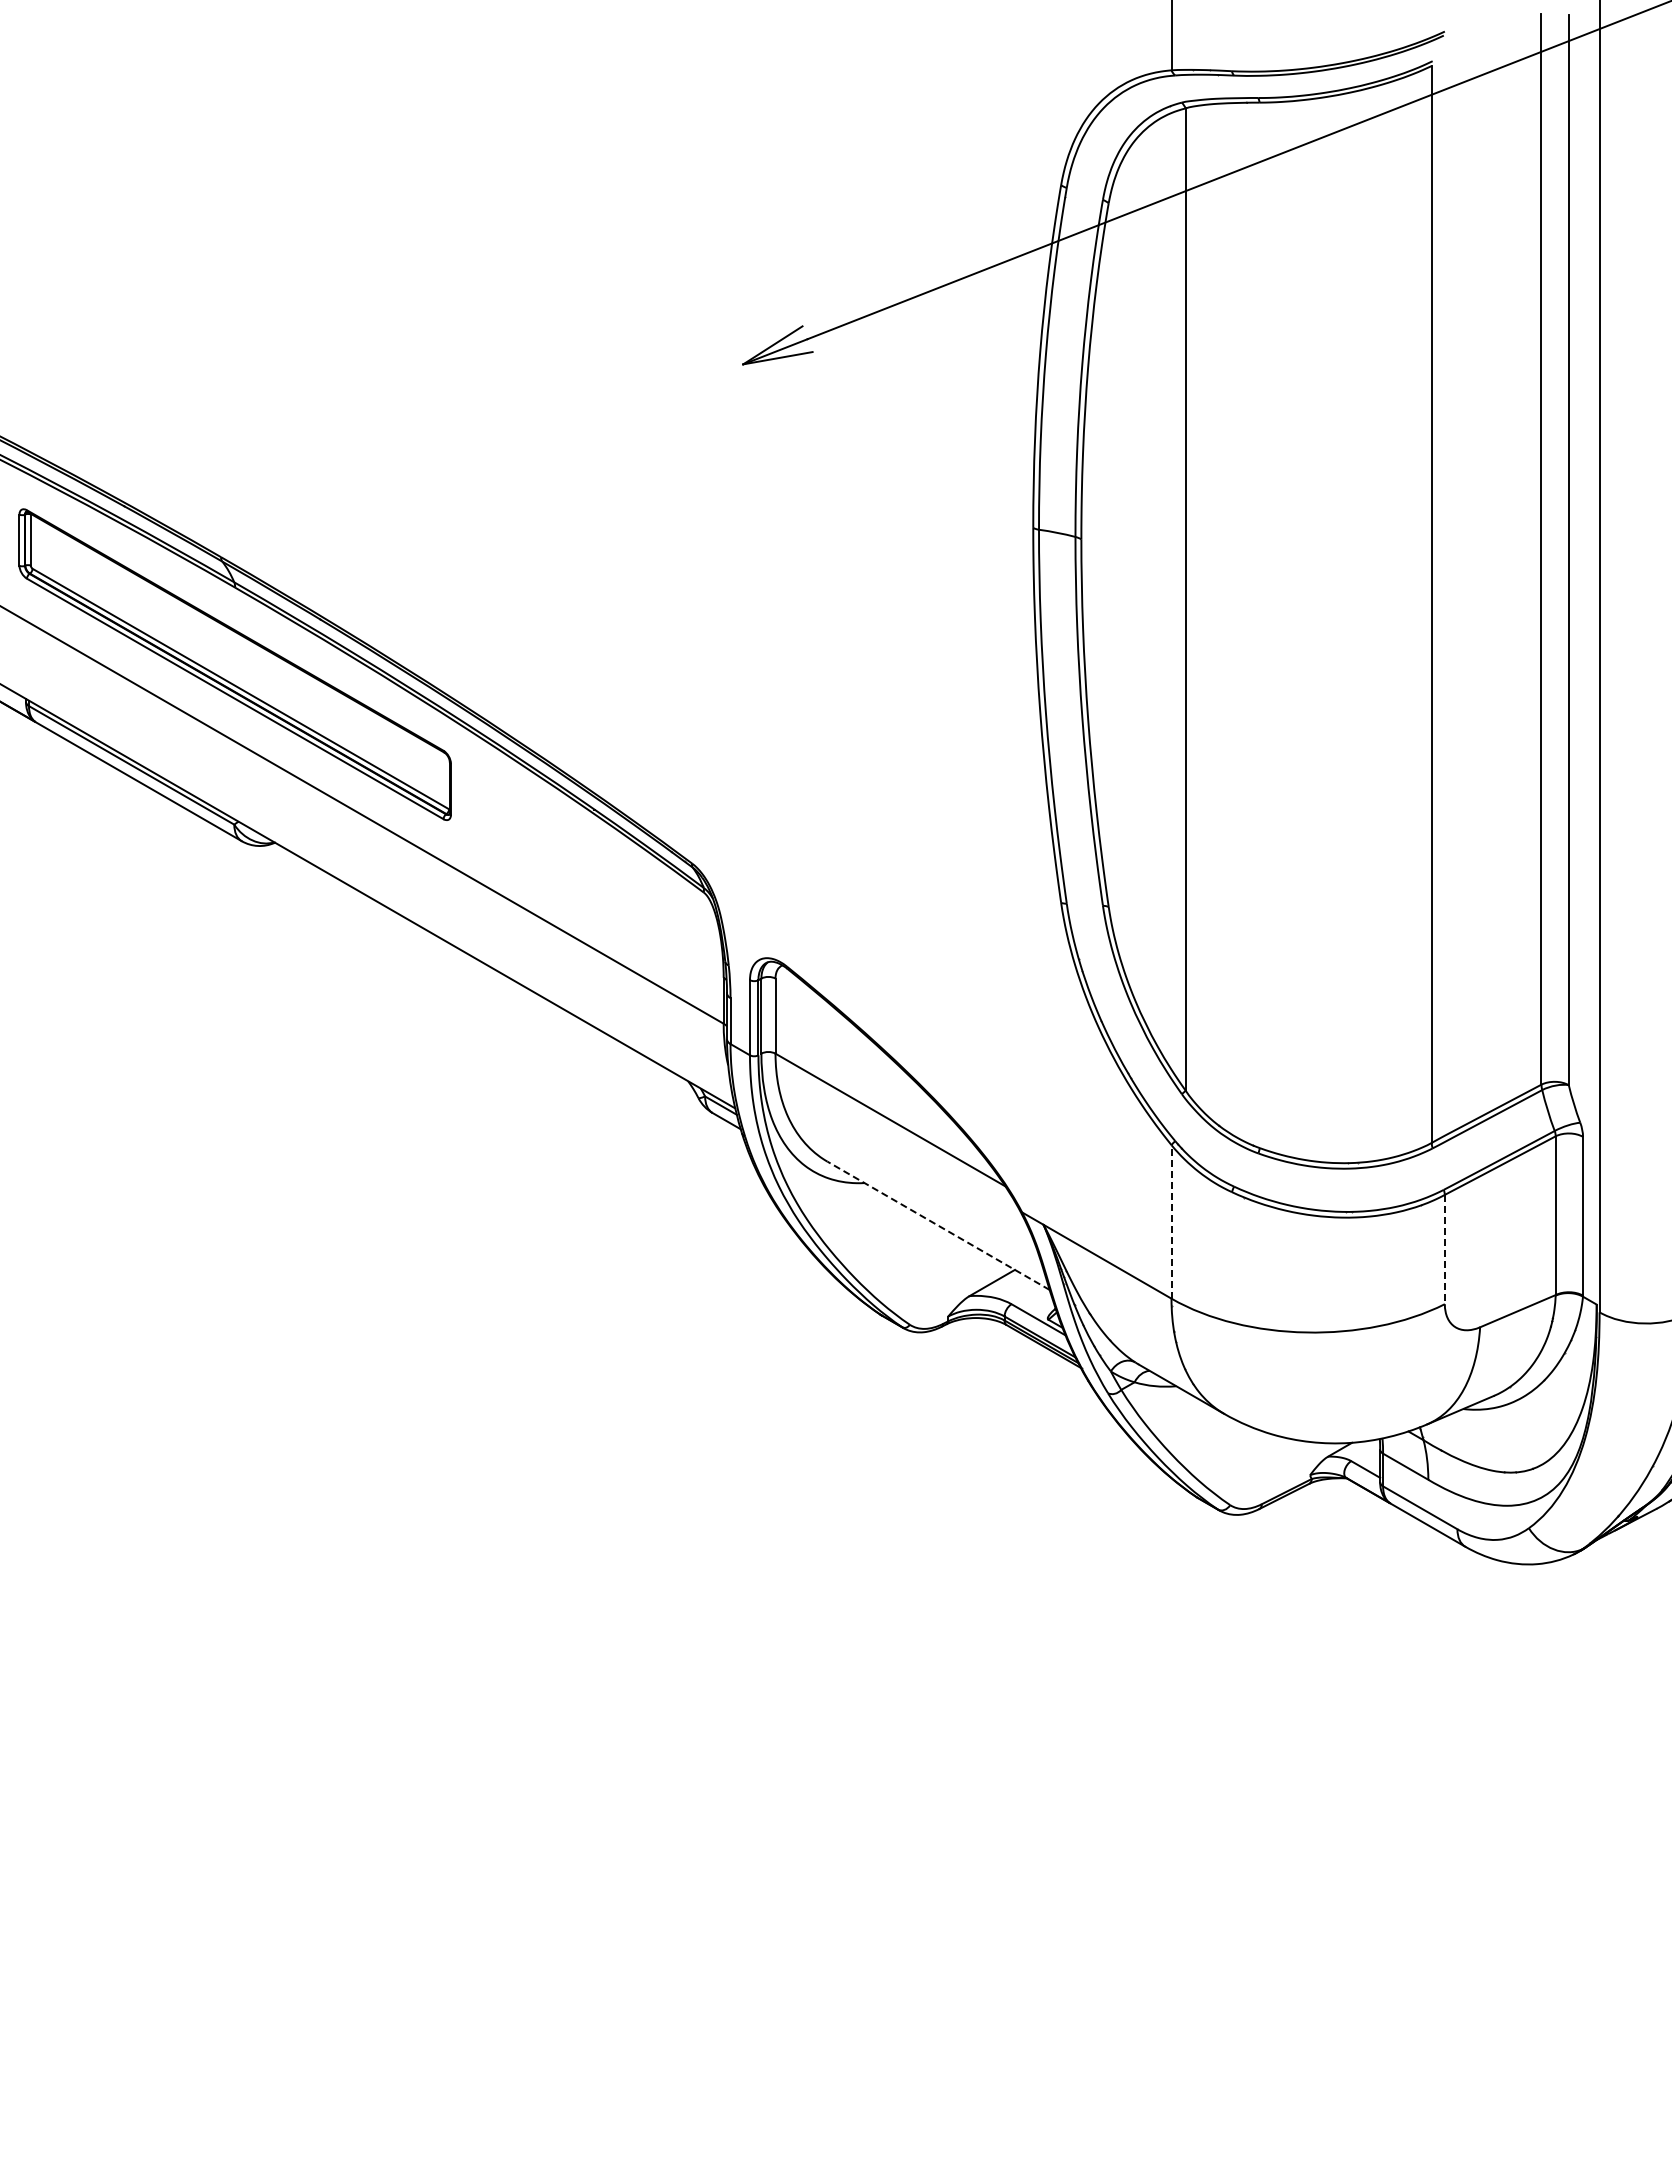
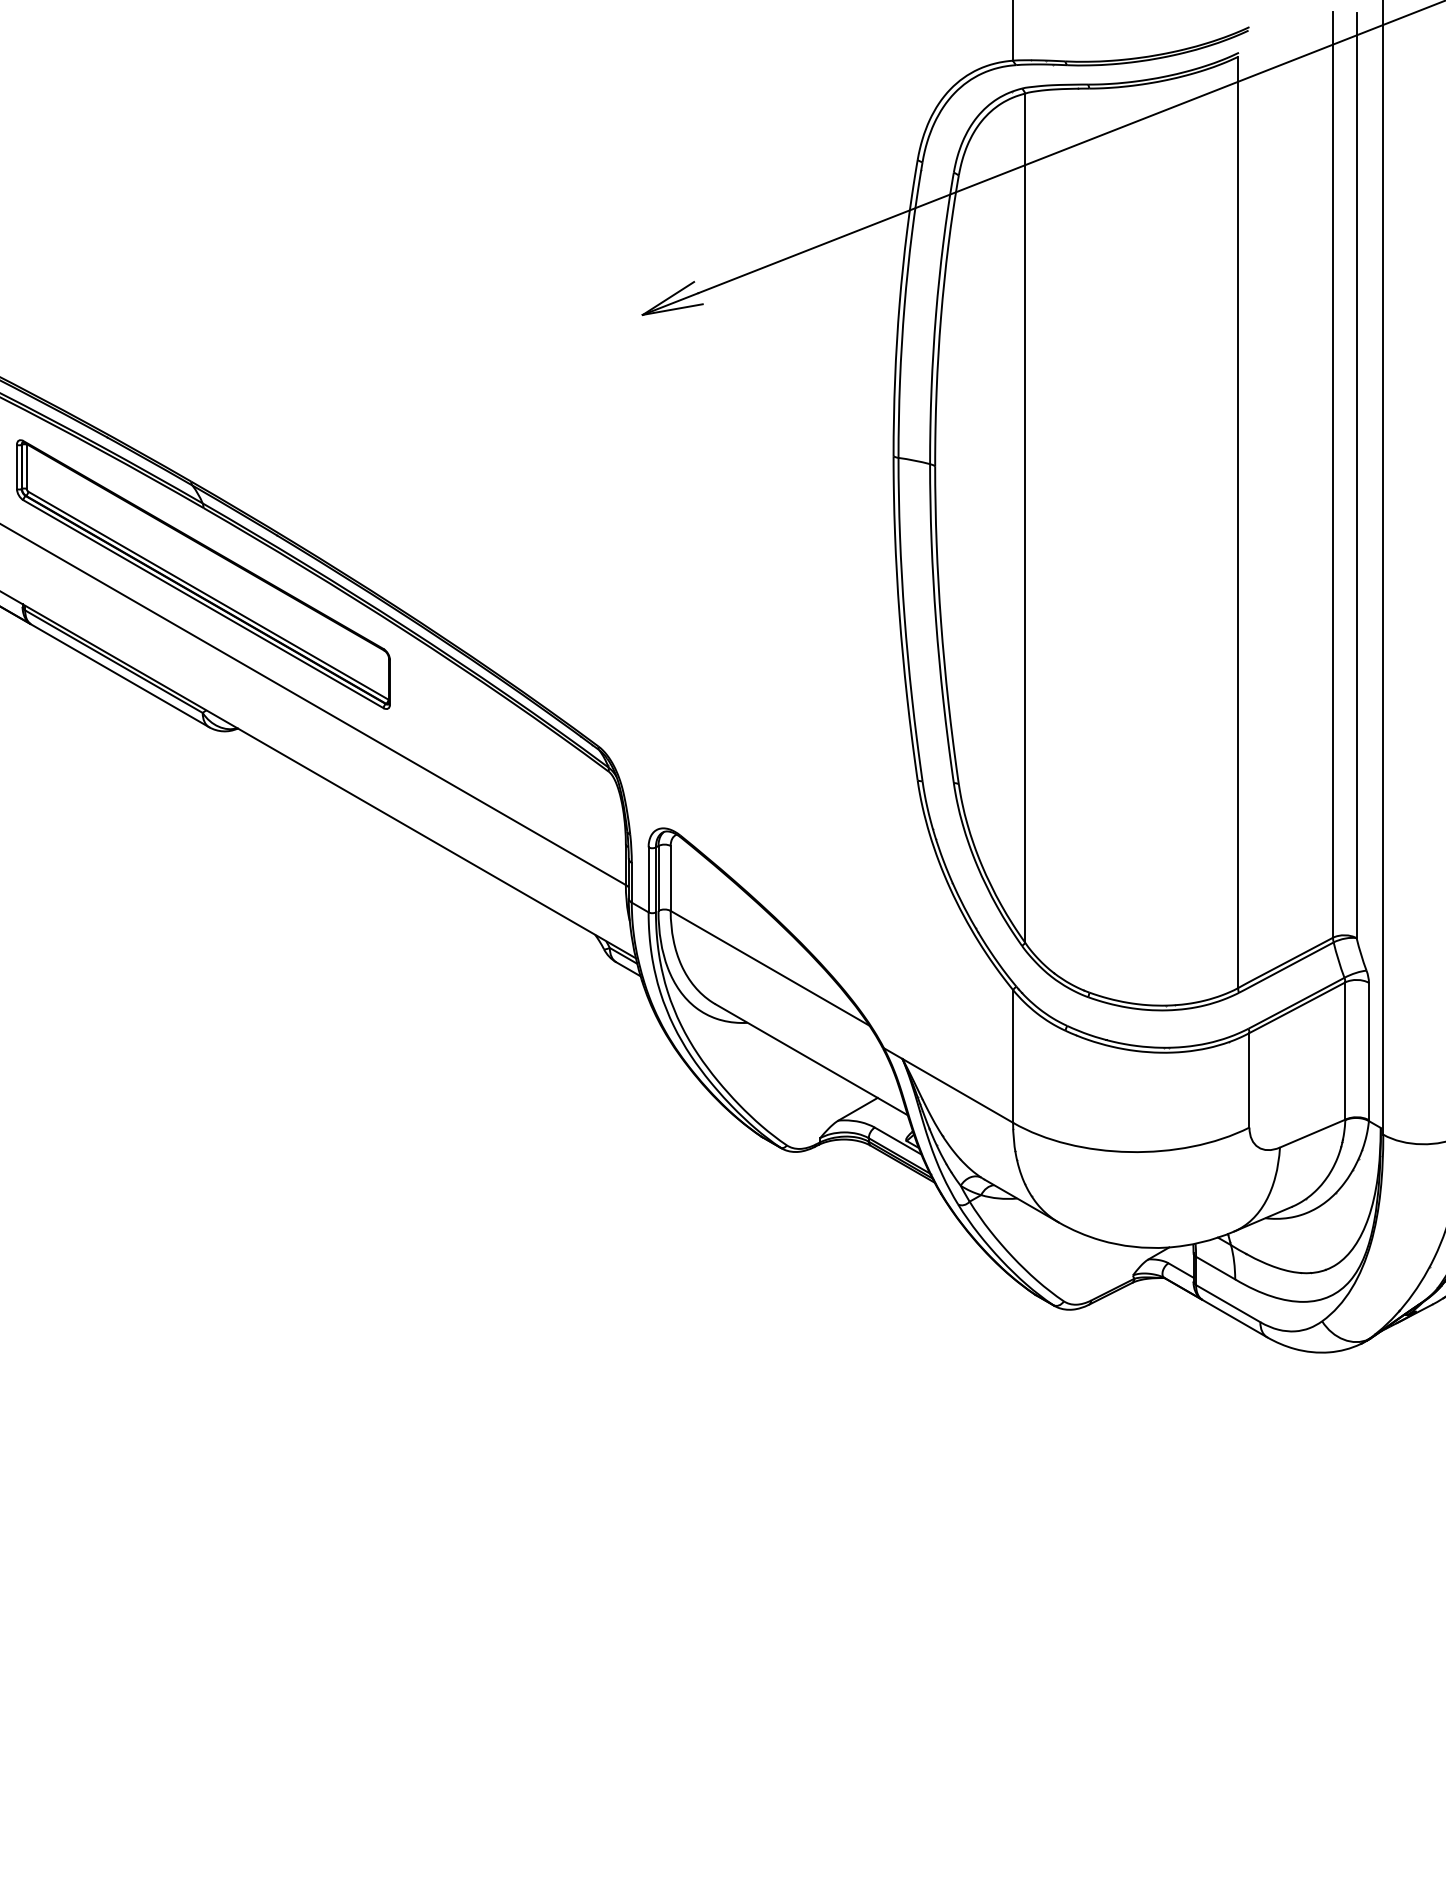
line: (1171, 1221) -> (1013, 1056), dashed -> solid
line: (938, 1225) -> (811, 1059), dashed -> solid
line: (1444, 1249) -> (1249, 1080), dashed -> solid

